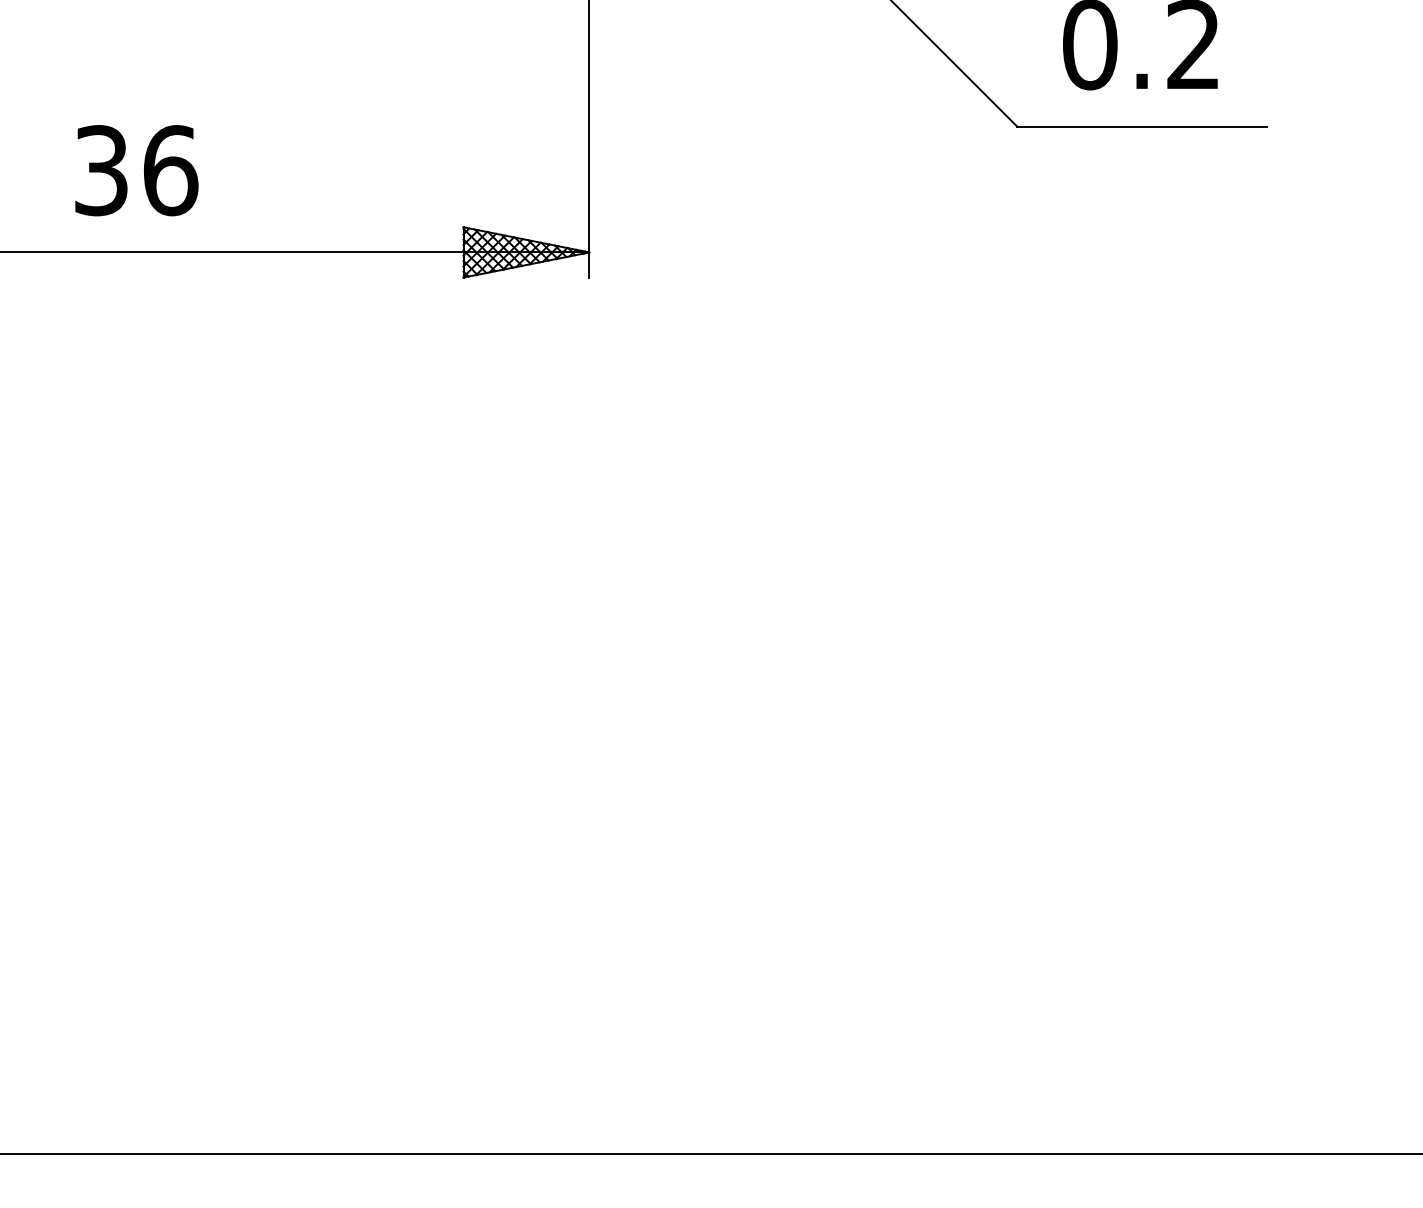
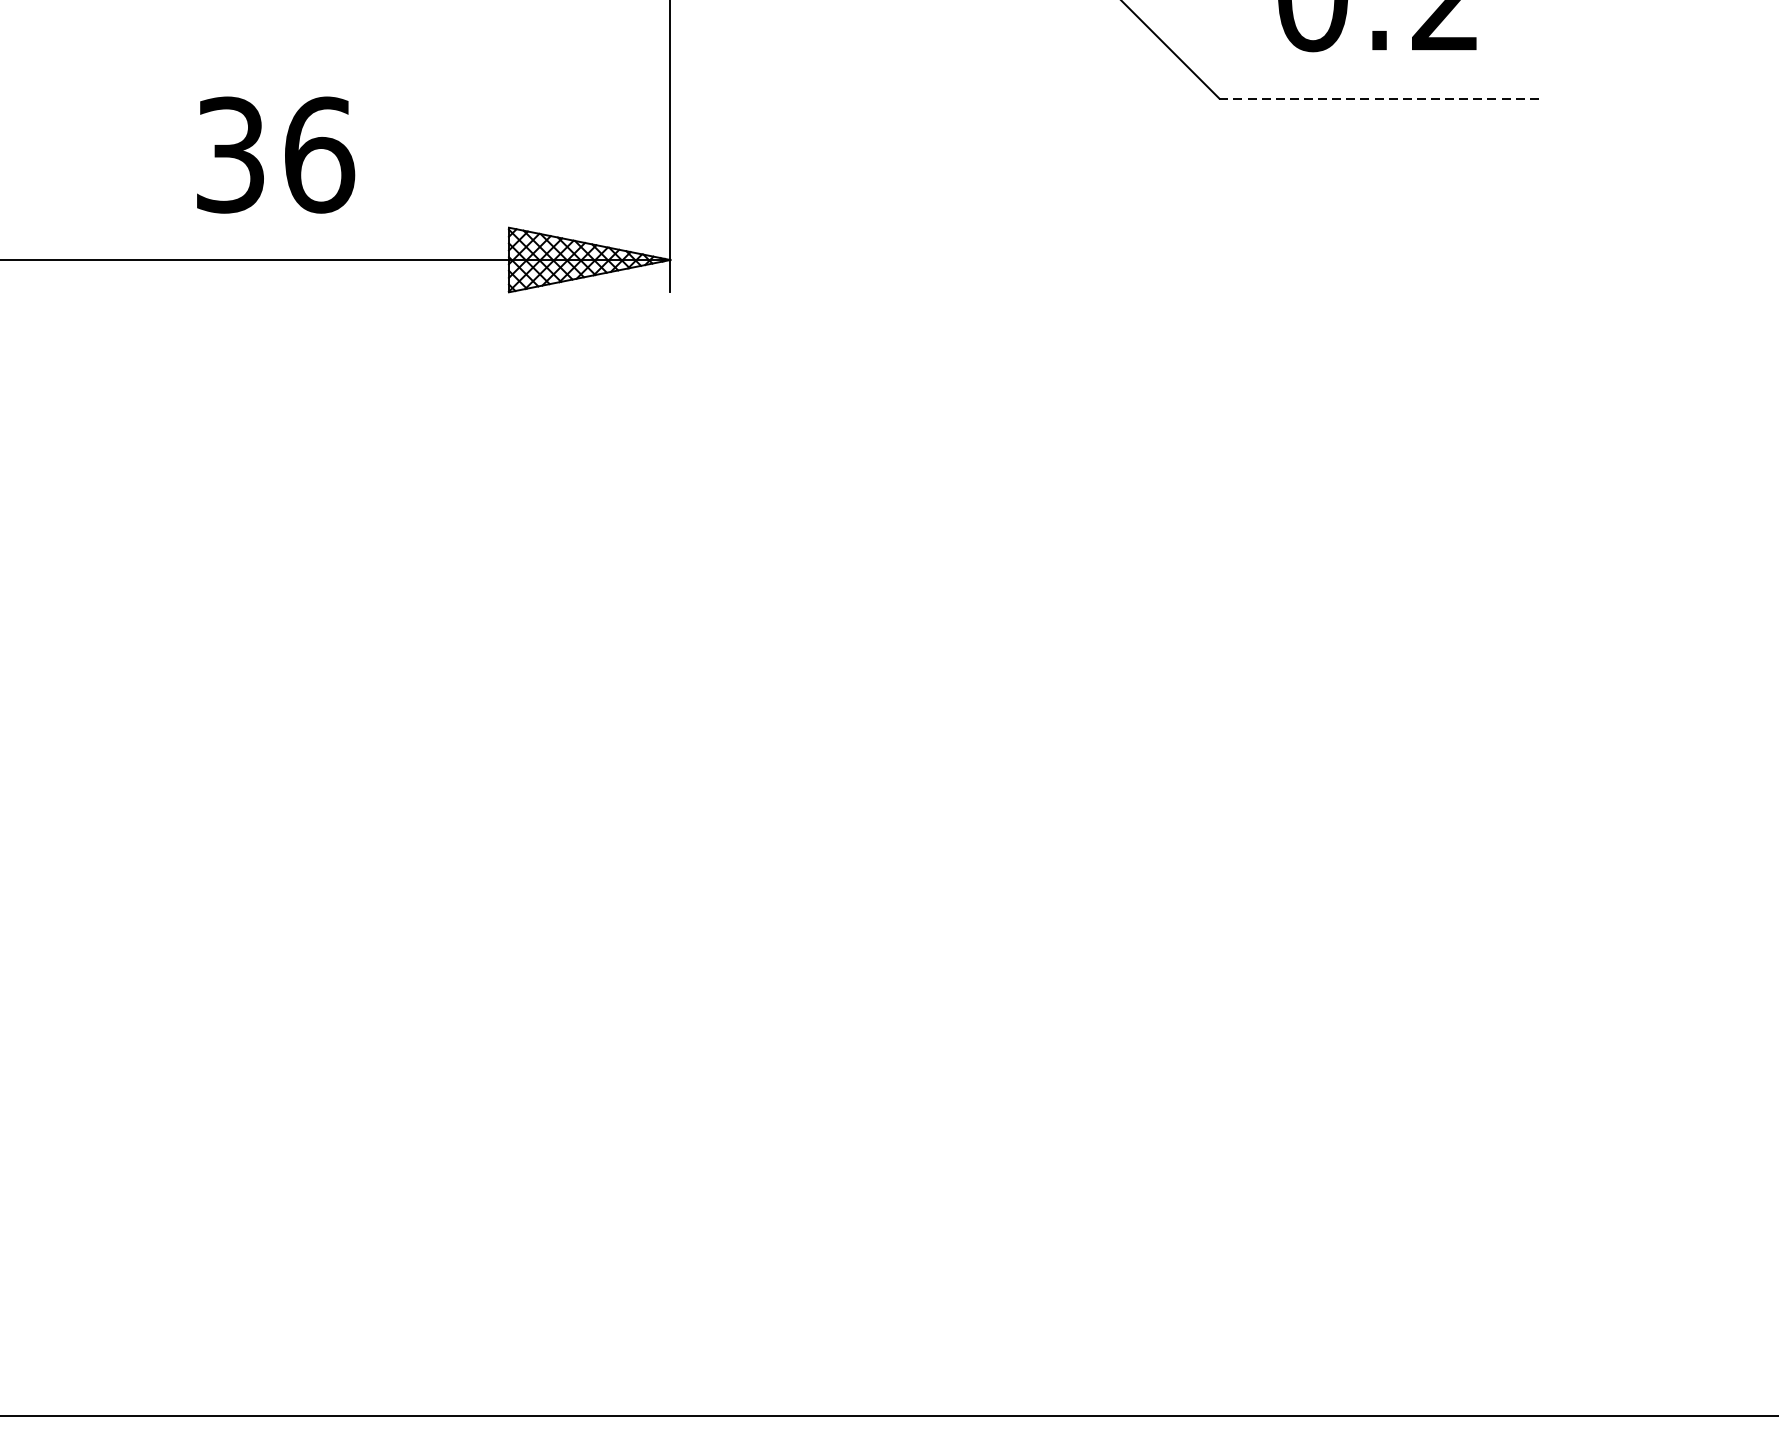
line: (1142, 126) -> (1380, 98), solid -> dashed
text: (136, 170) -> (275, 154), moved

